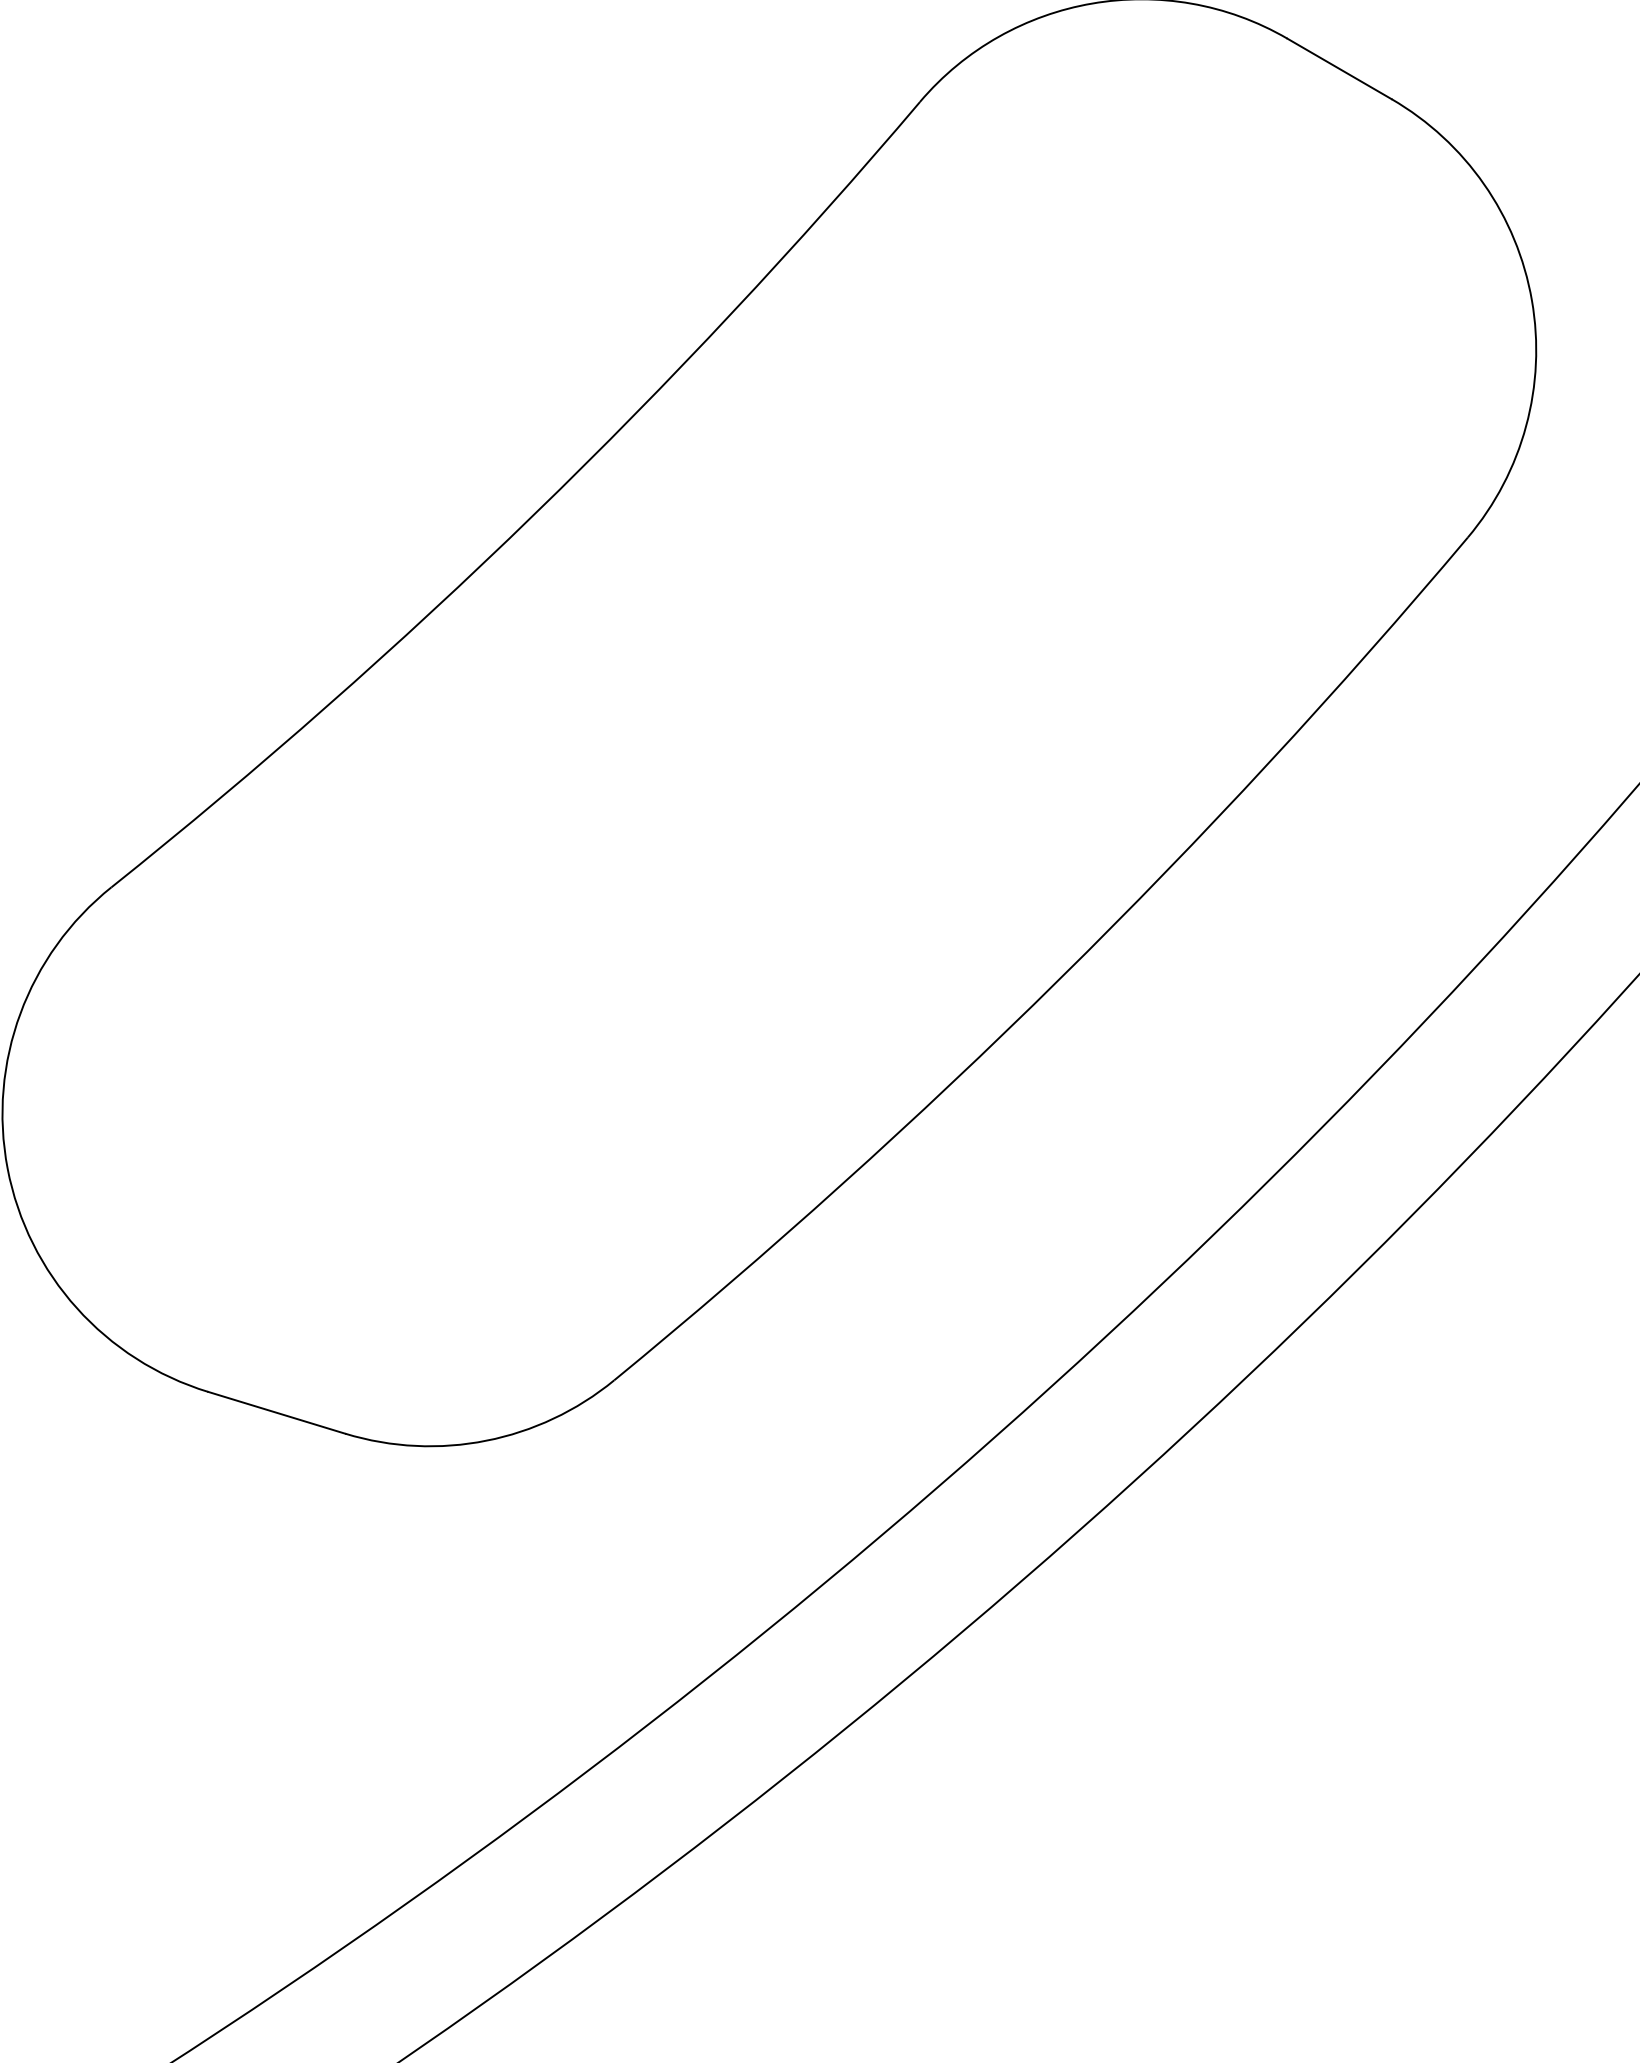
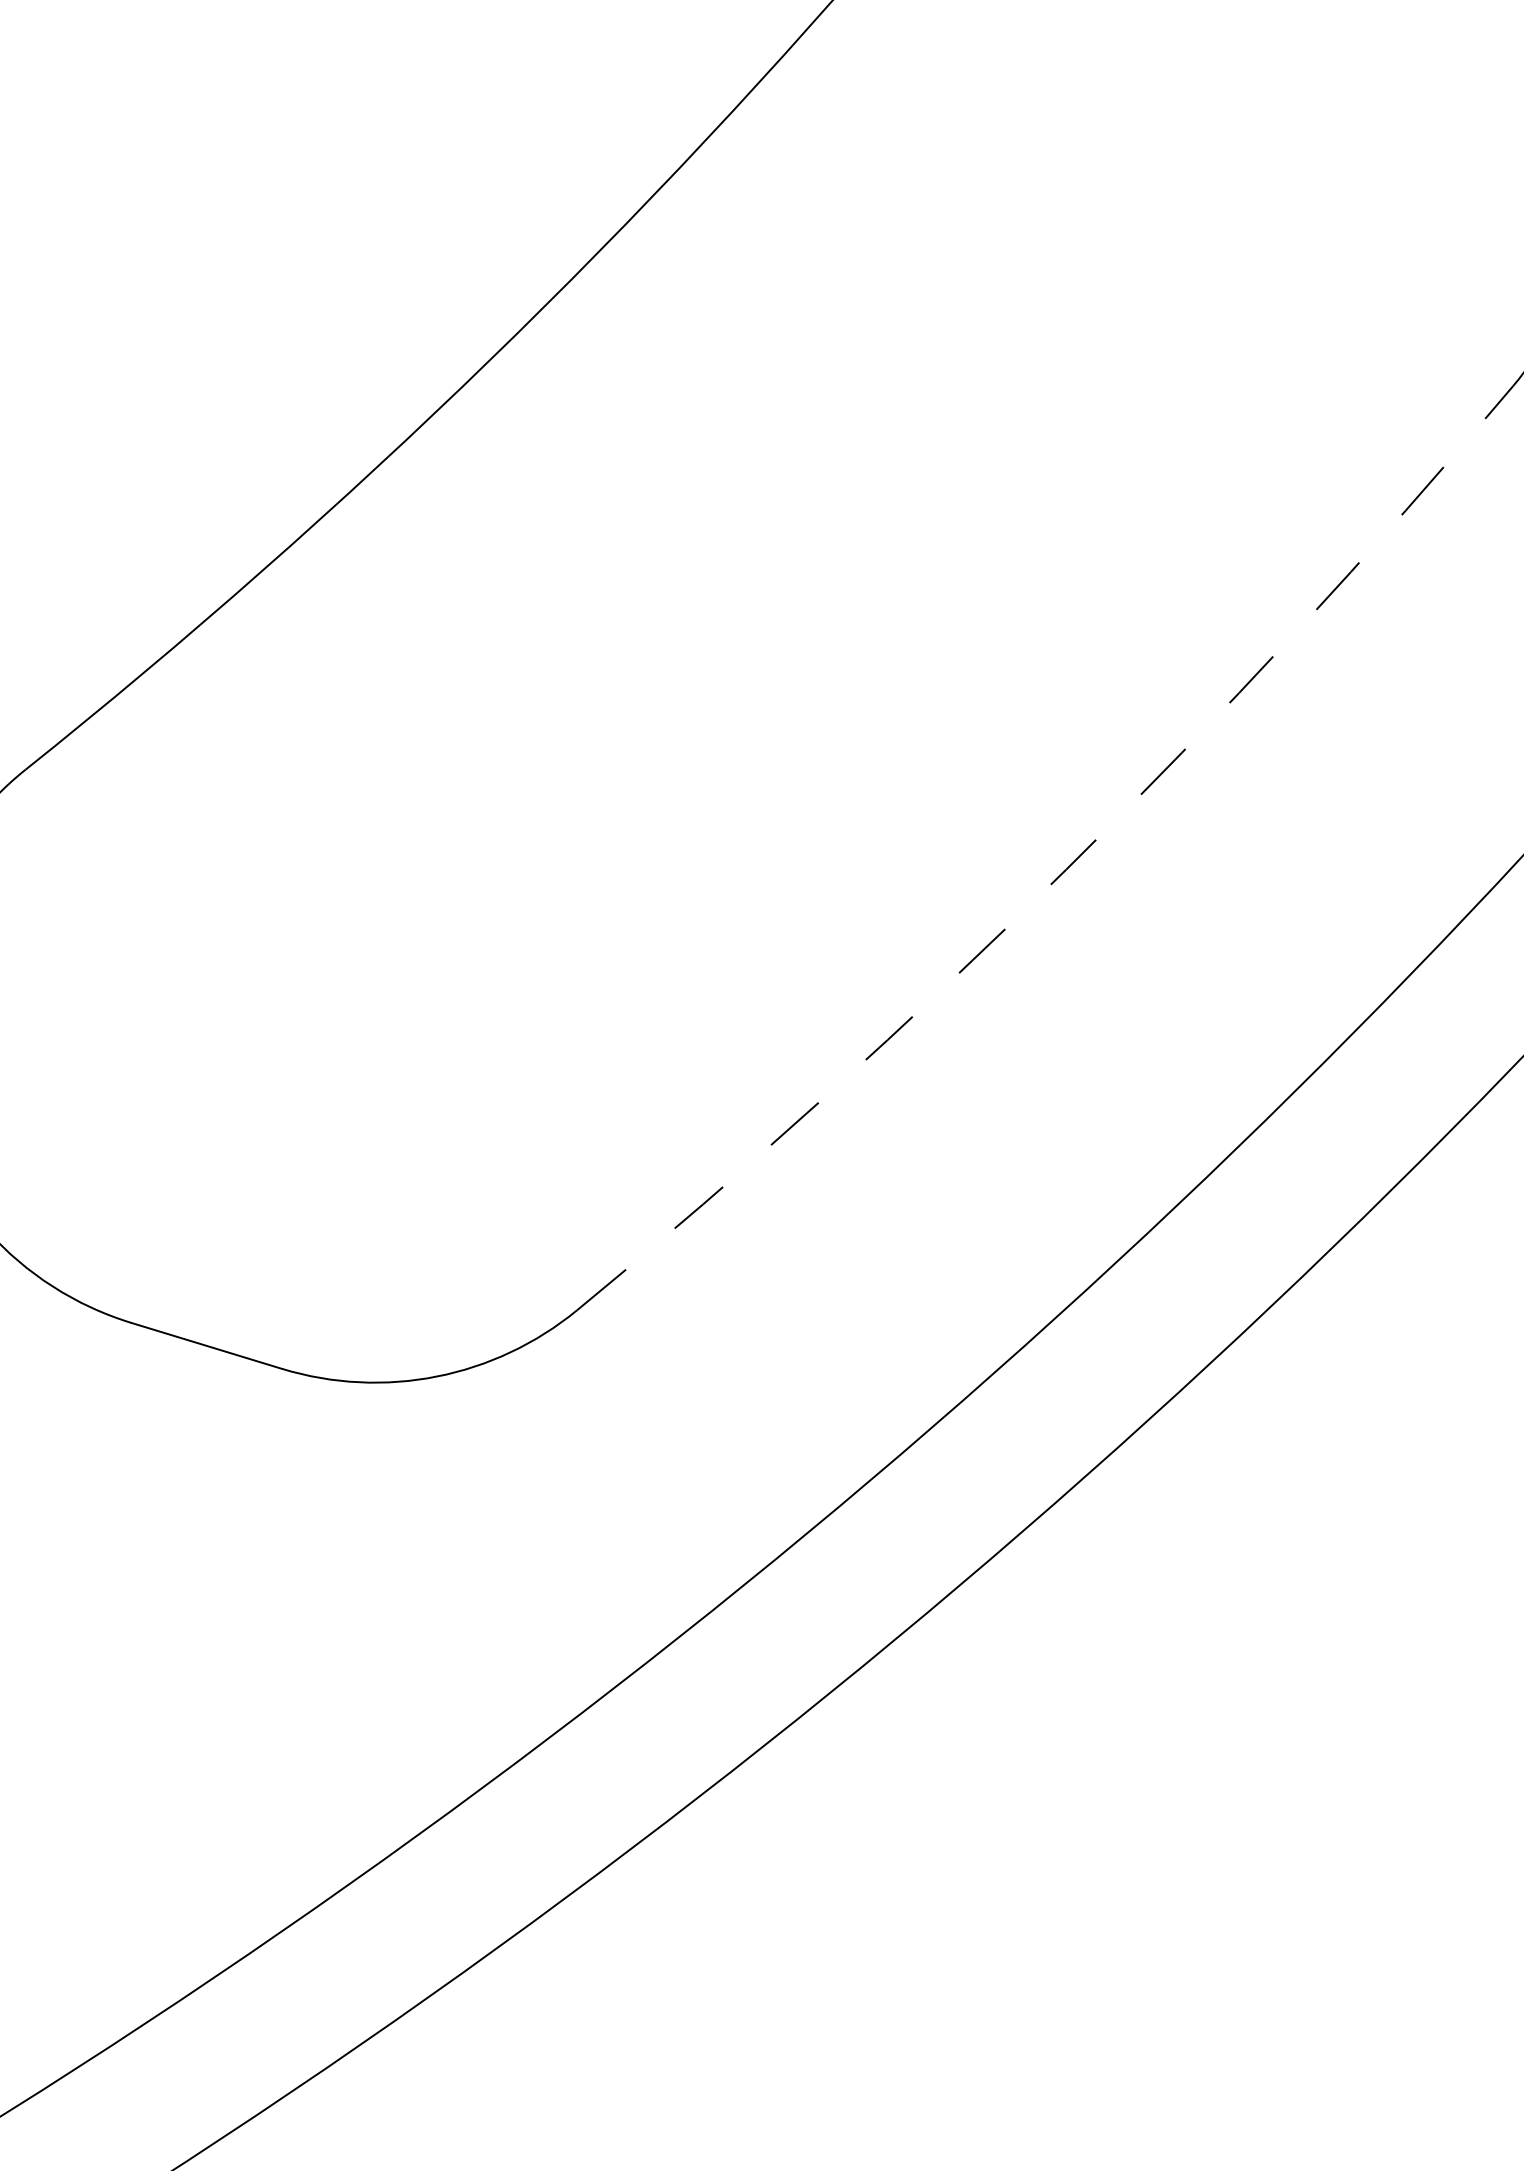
arc: (1060, 978) -> (1066, 869), solid -> dashed

